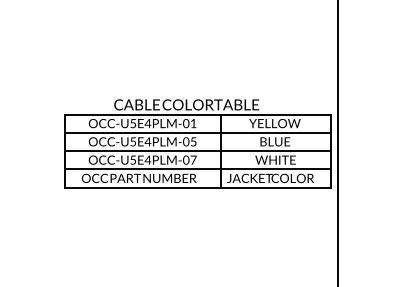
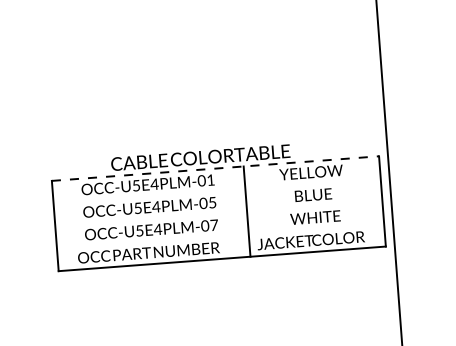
line: (198, 114) -> (216, 168), solid -> dashed
line: (197, 132) -> (216, 190), removed
line: (197, 151) -> (218, 214), removed
line: (197, 169) -> (219, 236), removed

